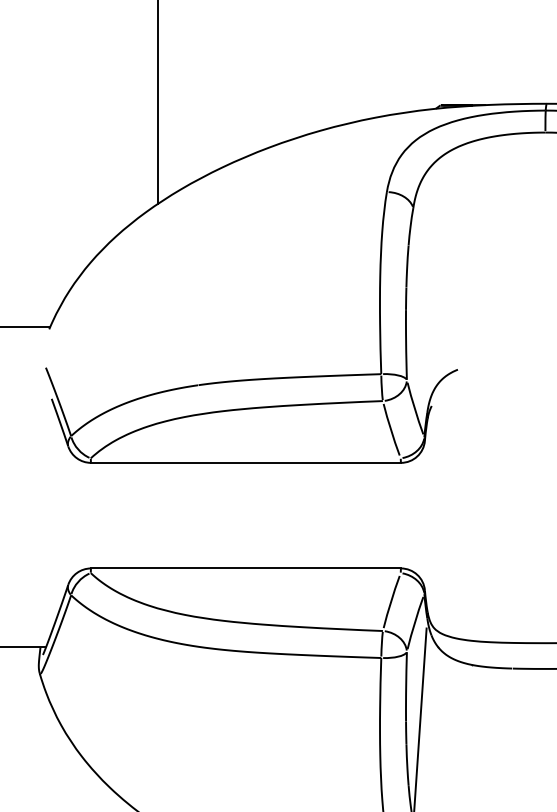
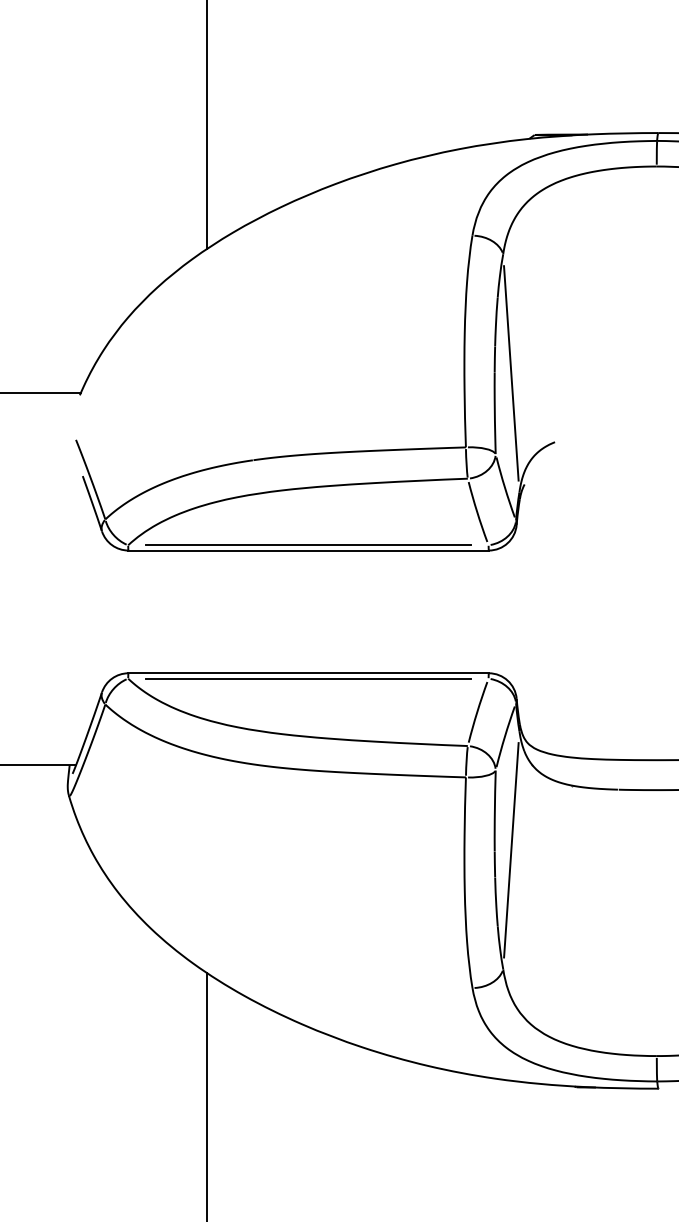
line: (420, 310) -> (511, 373), added
line: (245, 458) -> (308, 545), added
line: (245, 572) -> (308, 678), added

